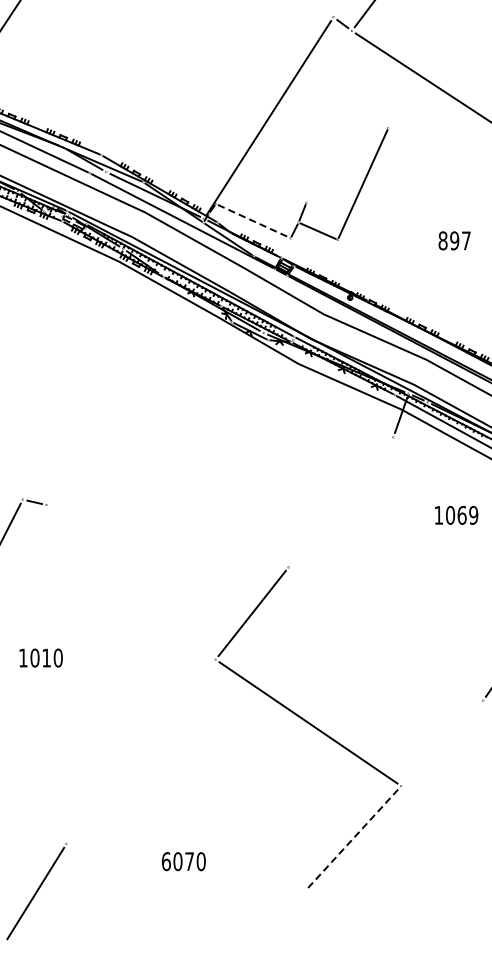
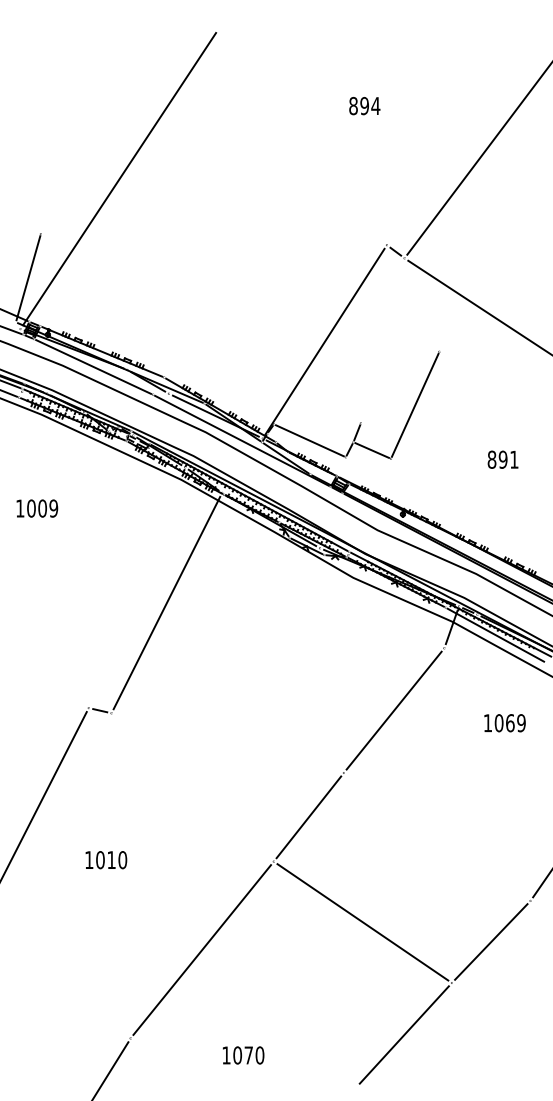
line: (253, 221) -> (310, 441), dashed -> solid
text: (466, 240) -> (514, 459), 897 -> 891
line: (103, 389) -> (166, 602), added
line: (340, 502) -> (393, 710), added
line: (442, 742) -> (491, 941), added
line: (141, 751) -> (202, 949), added
line: (351, 839) -> (404, 1034), dashed -> solid
text: (166, 861) -> (226, 1055), 6070 -> 1070

